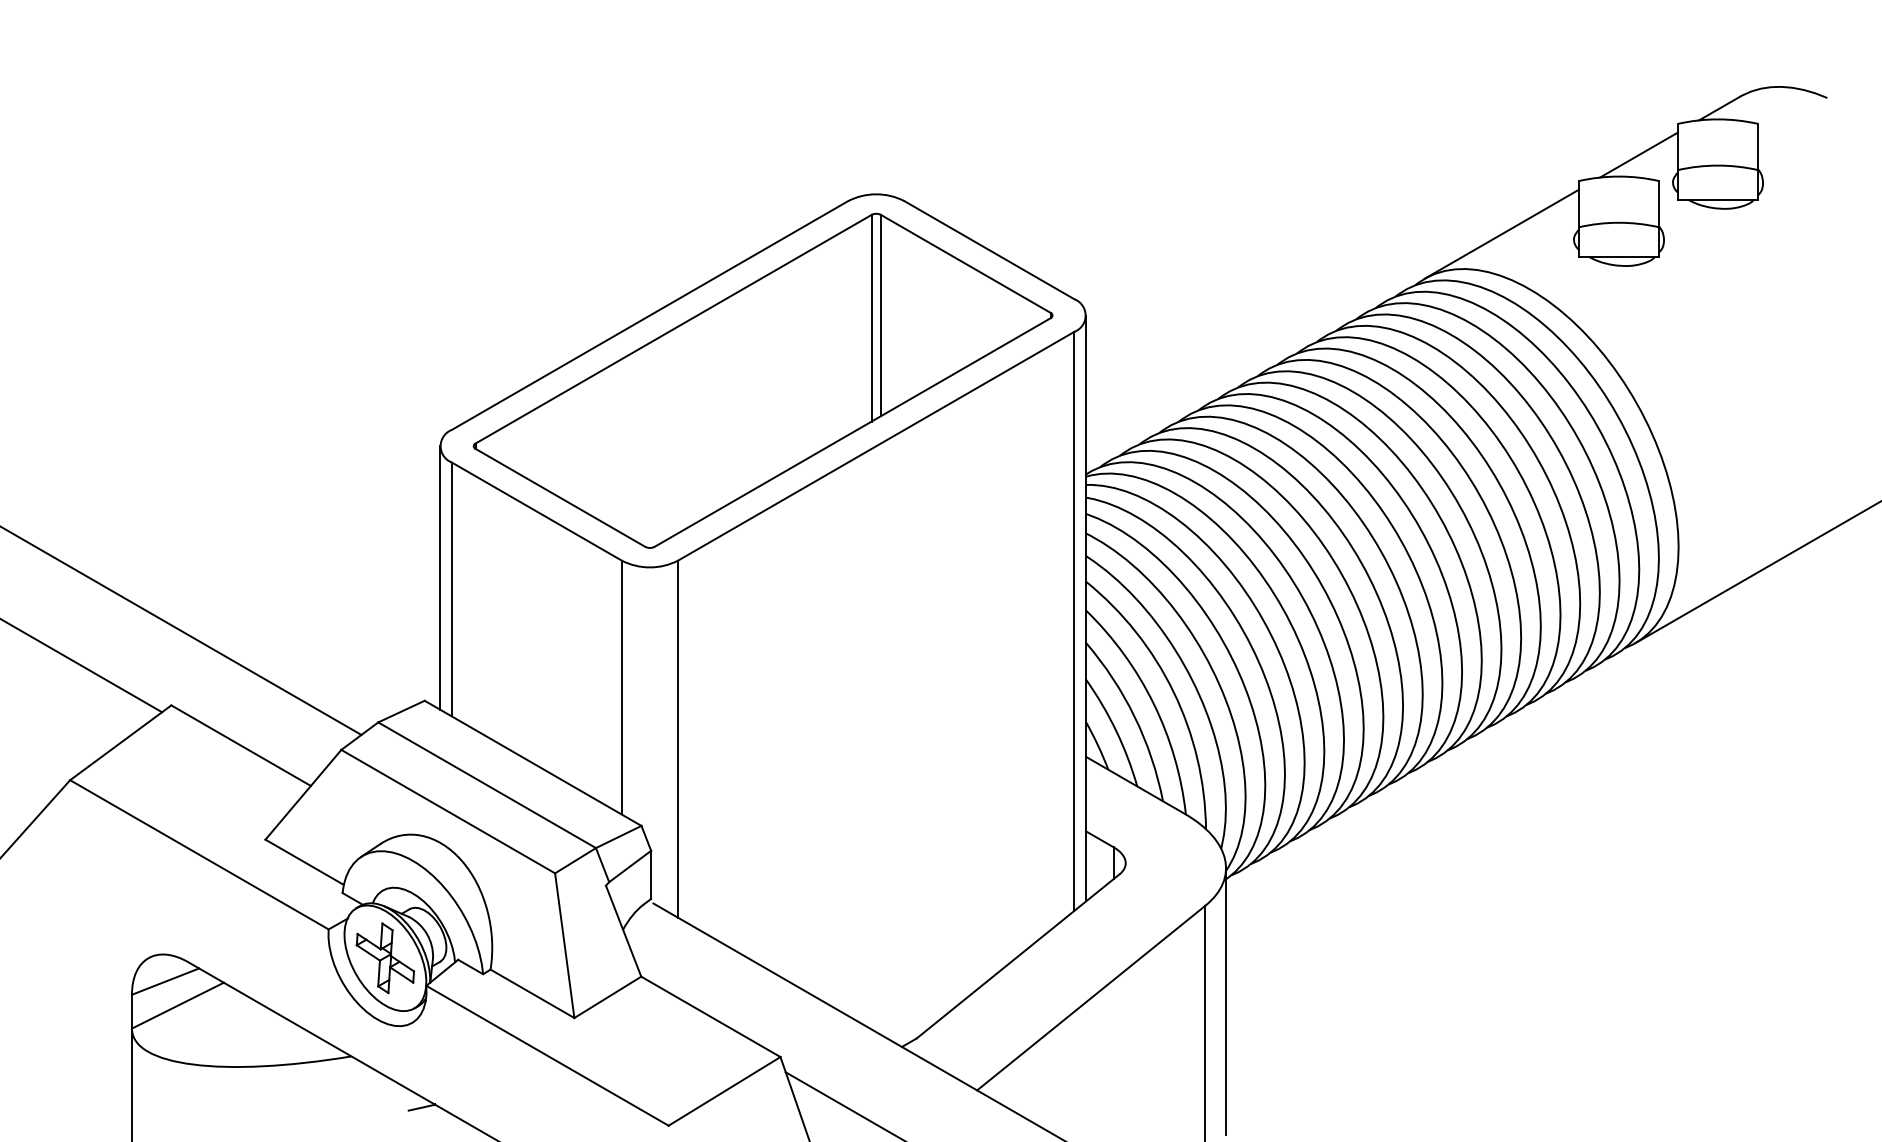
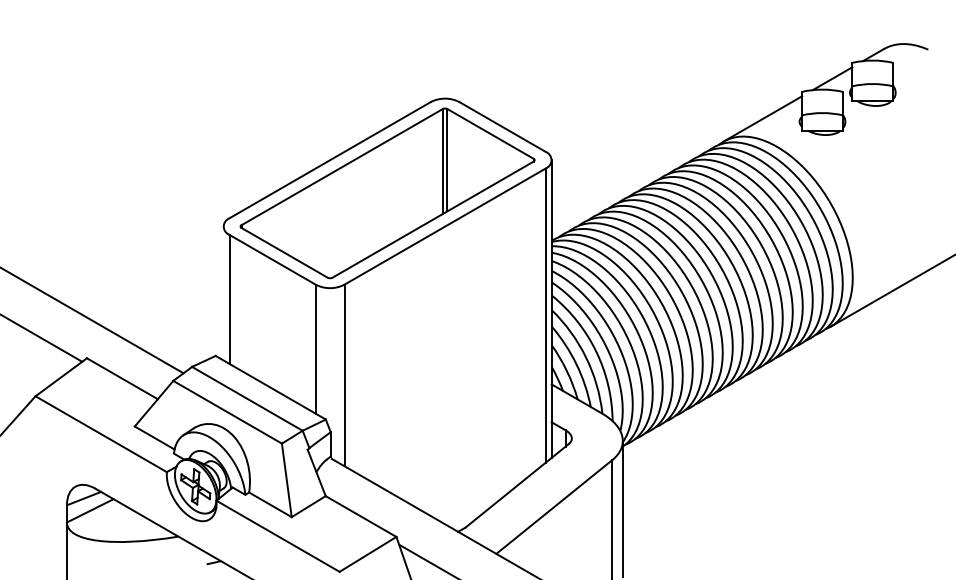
line: (440, 577) -> (223, 293), removed

